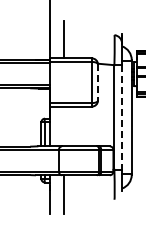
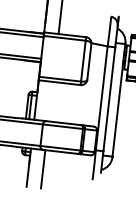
line: (98, 83) -> (89, 62), dashed -> solid
line: (122, 117) -> (109, 99), dashed -> solid

